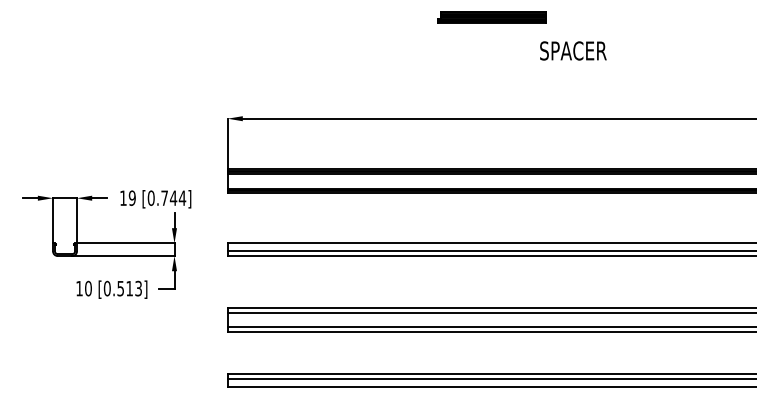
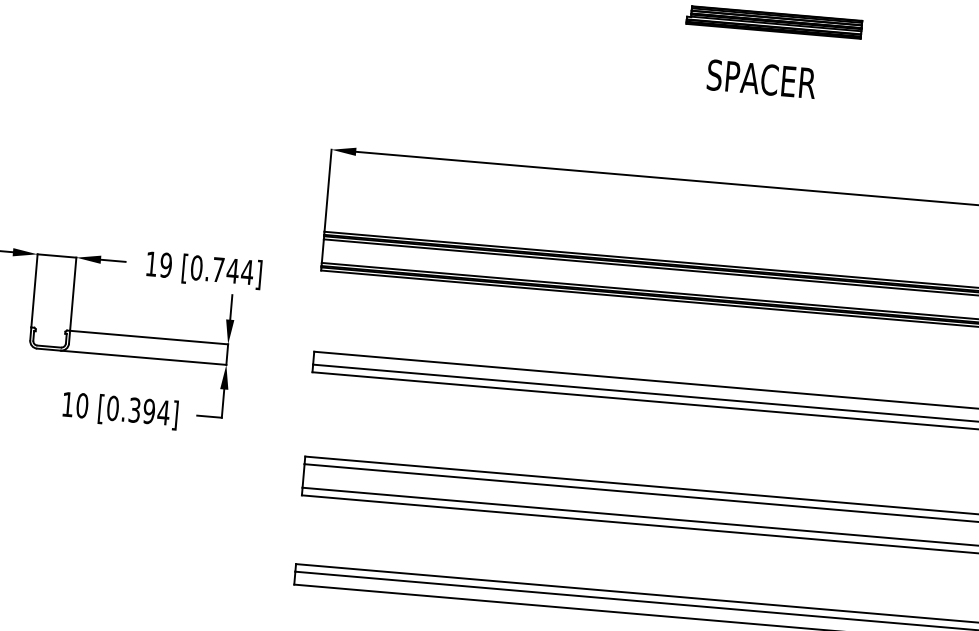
text: (573, 50) -> (761, 78), moved
text: (129, 288) -> (148, 411), [0.513] -> [0.394]

